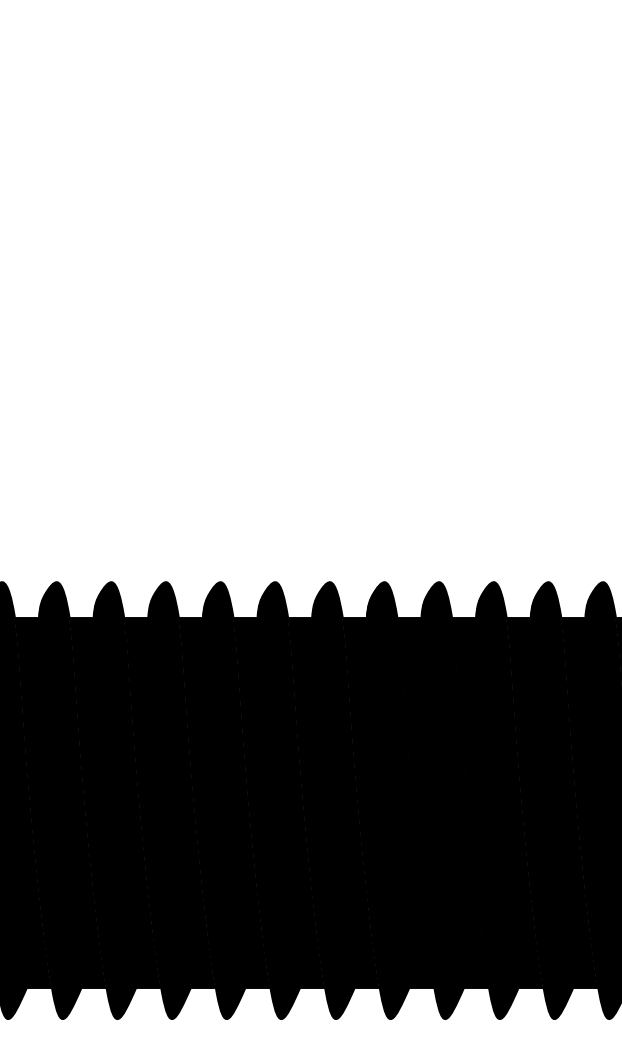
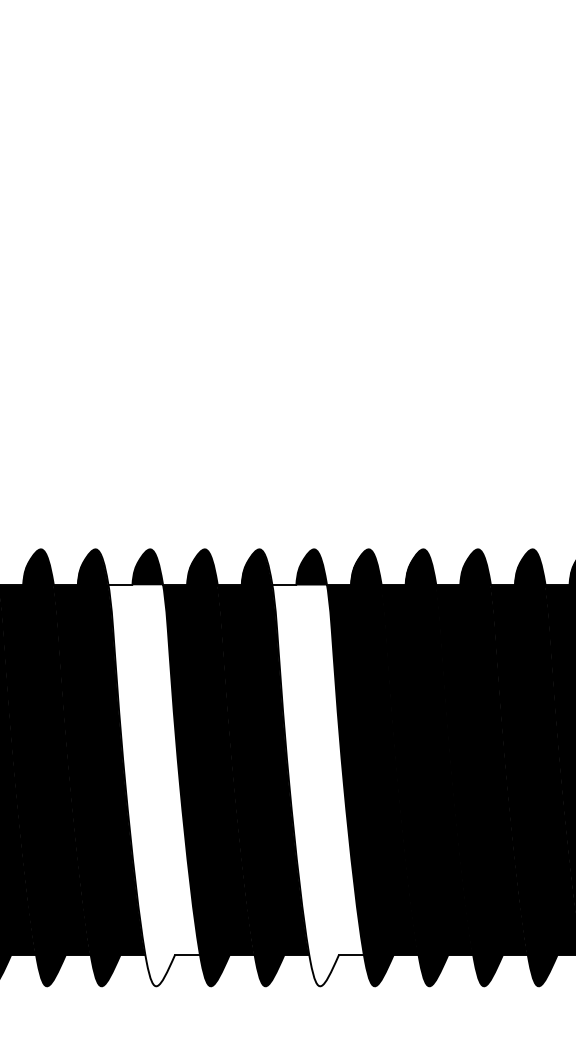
fill: (154, 800) -> (138, 767), removed
fill: (318, 800) -> (302, 767), removed

